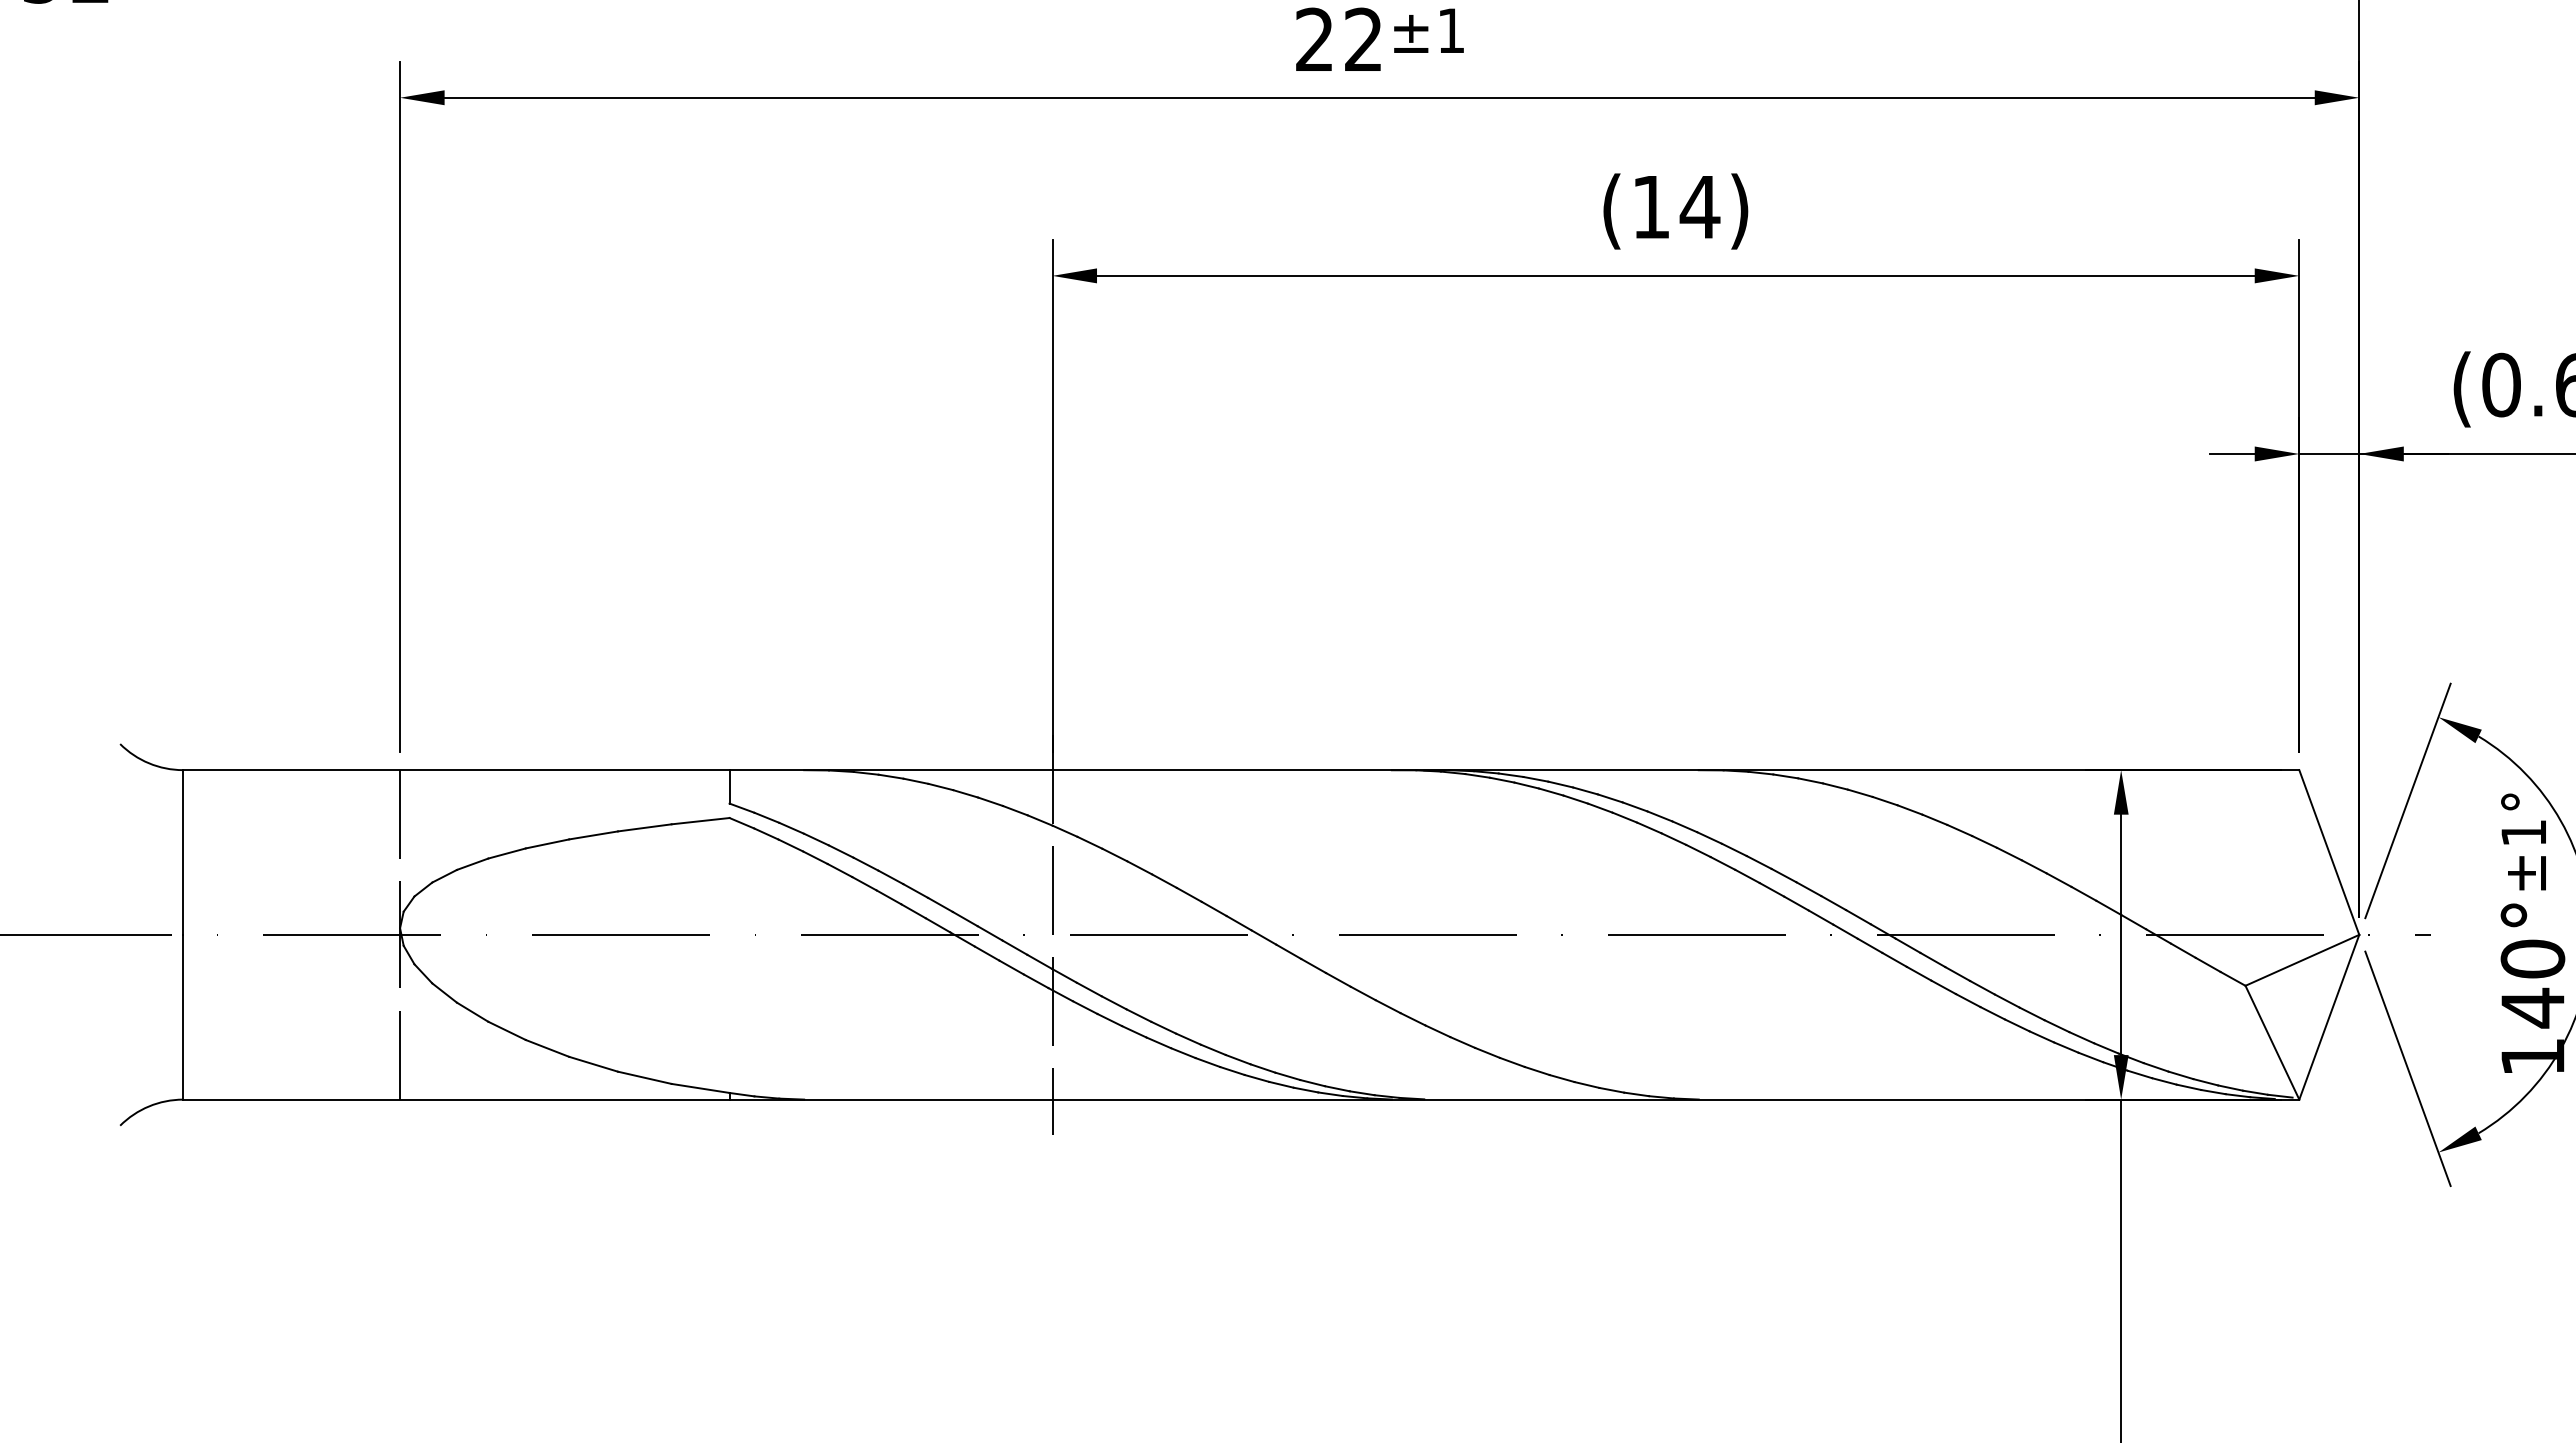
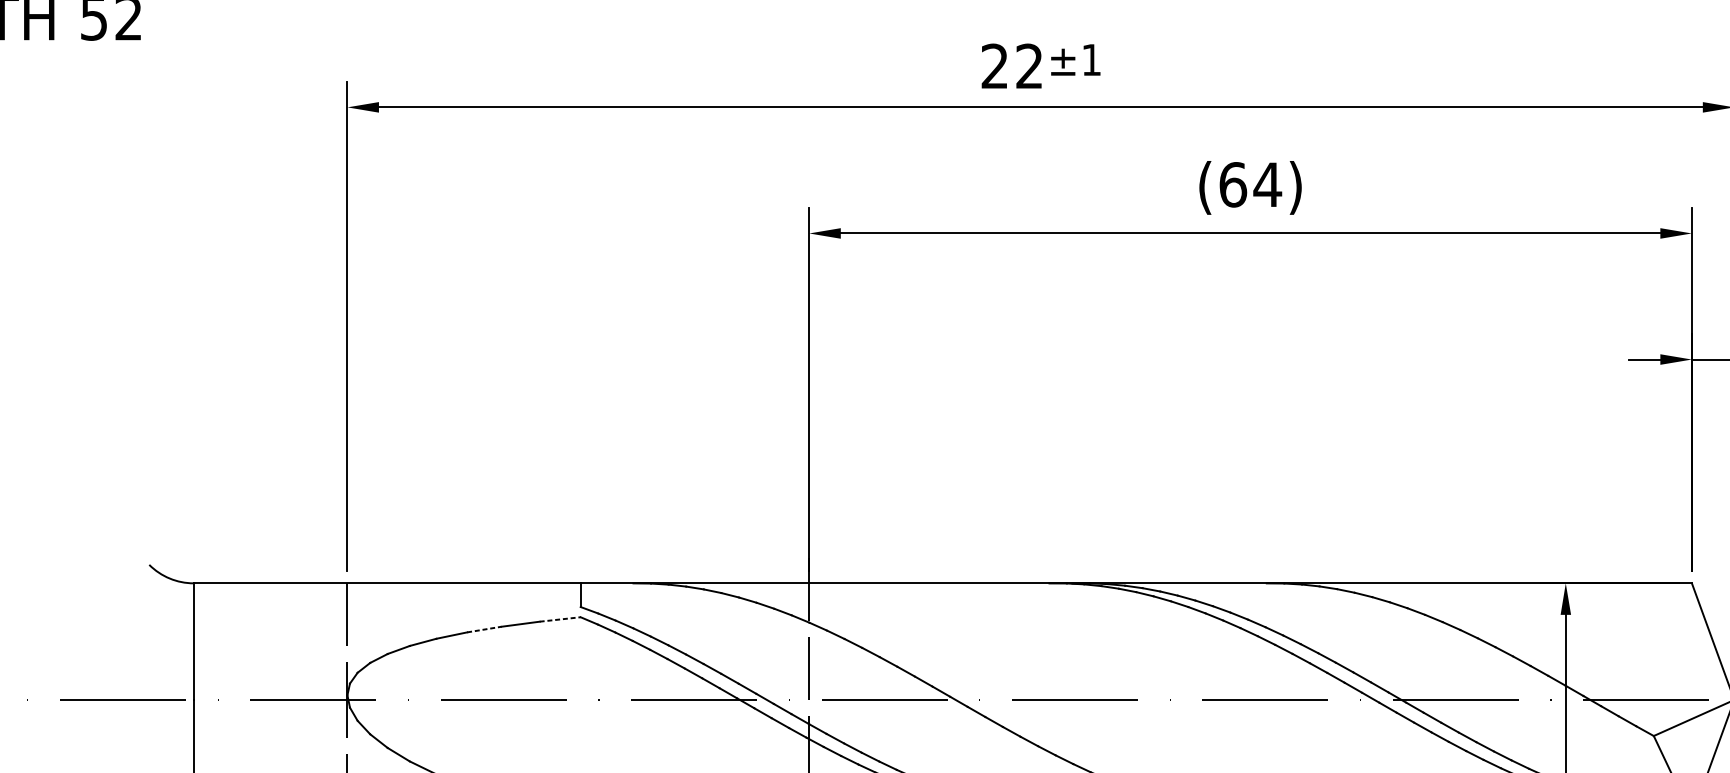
text: (1651, 206) -> (1233, 184), (14) -> (64)
line: (701, 821) -> (560, 619), solid -> dashed
line: (593, 835) -> (484, 629), solid -> dashed

